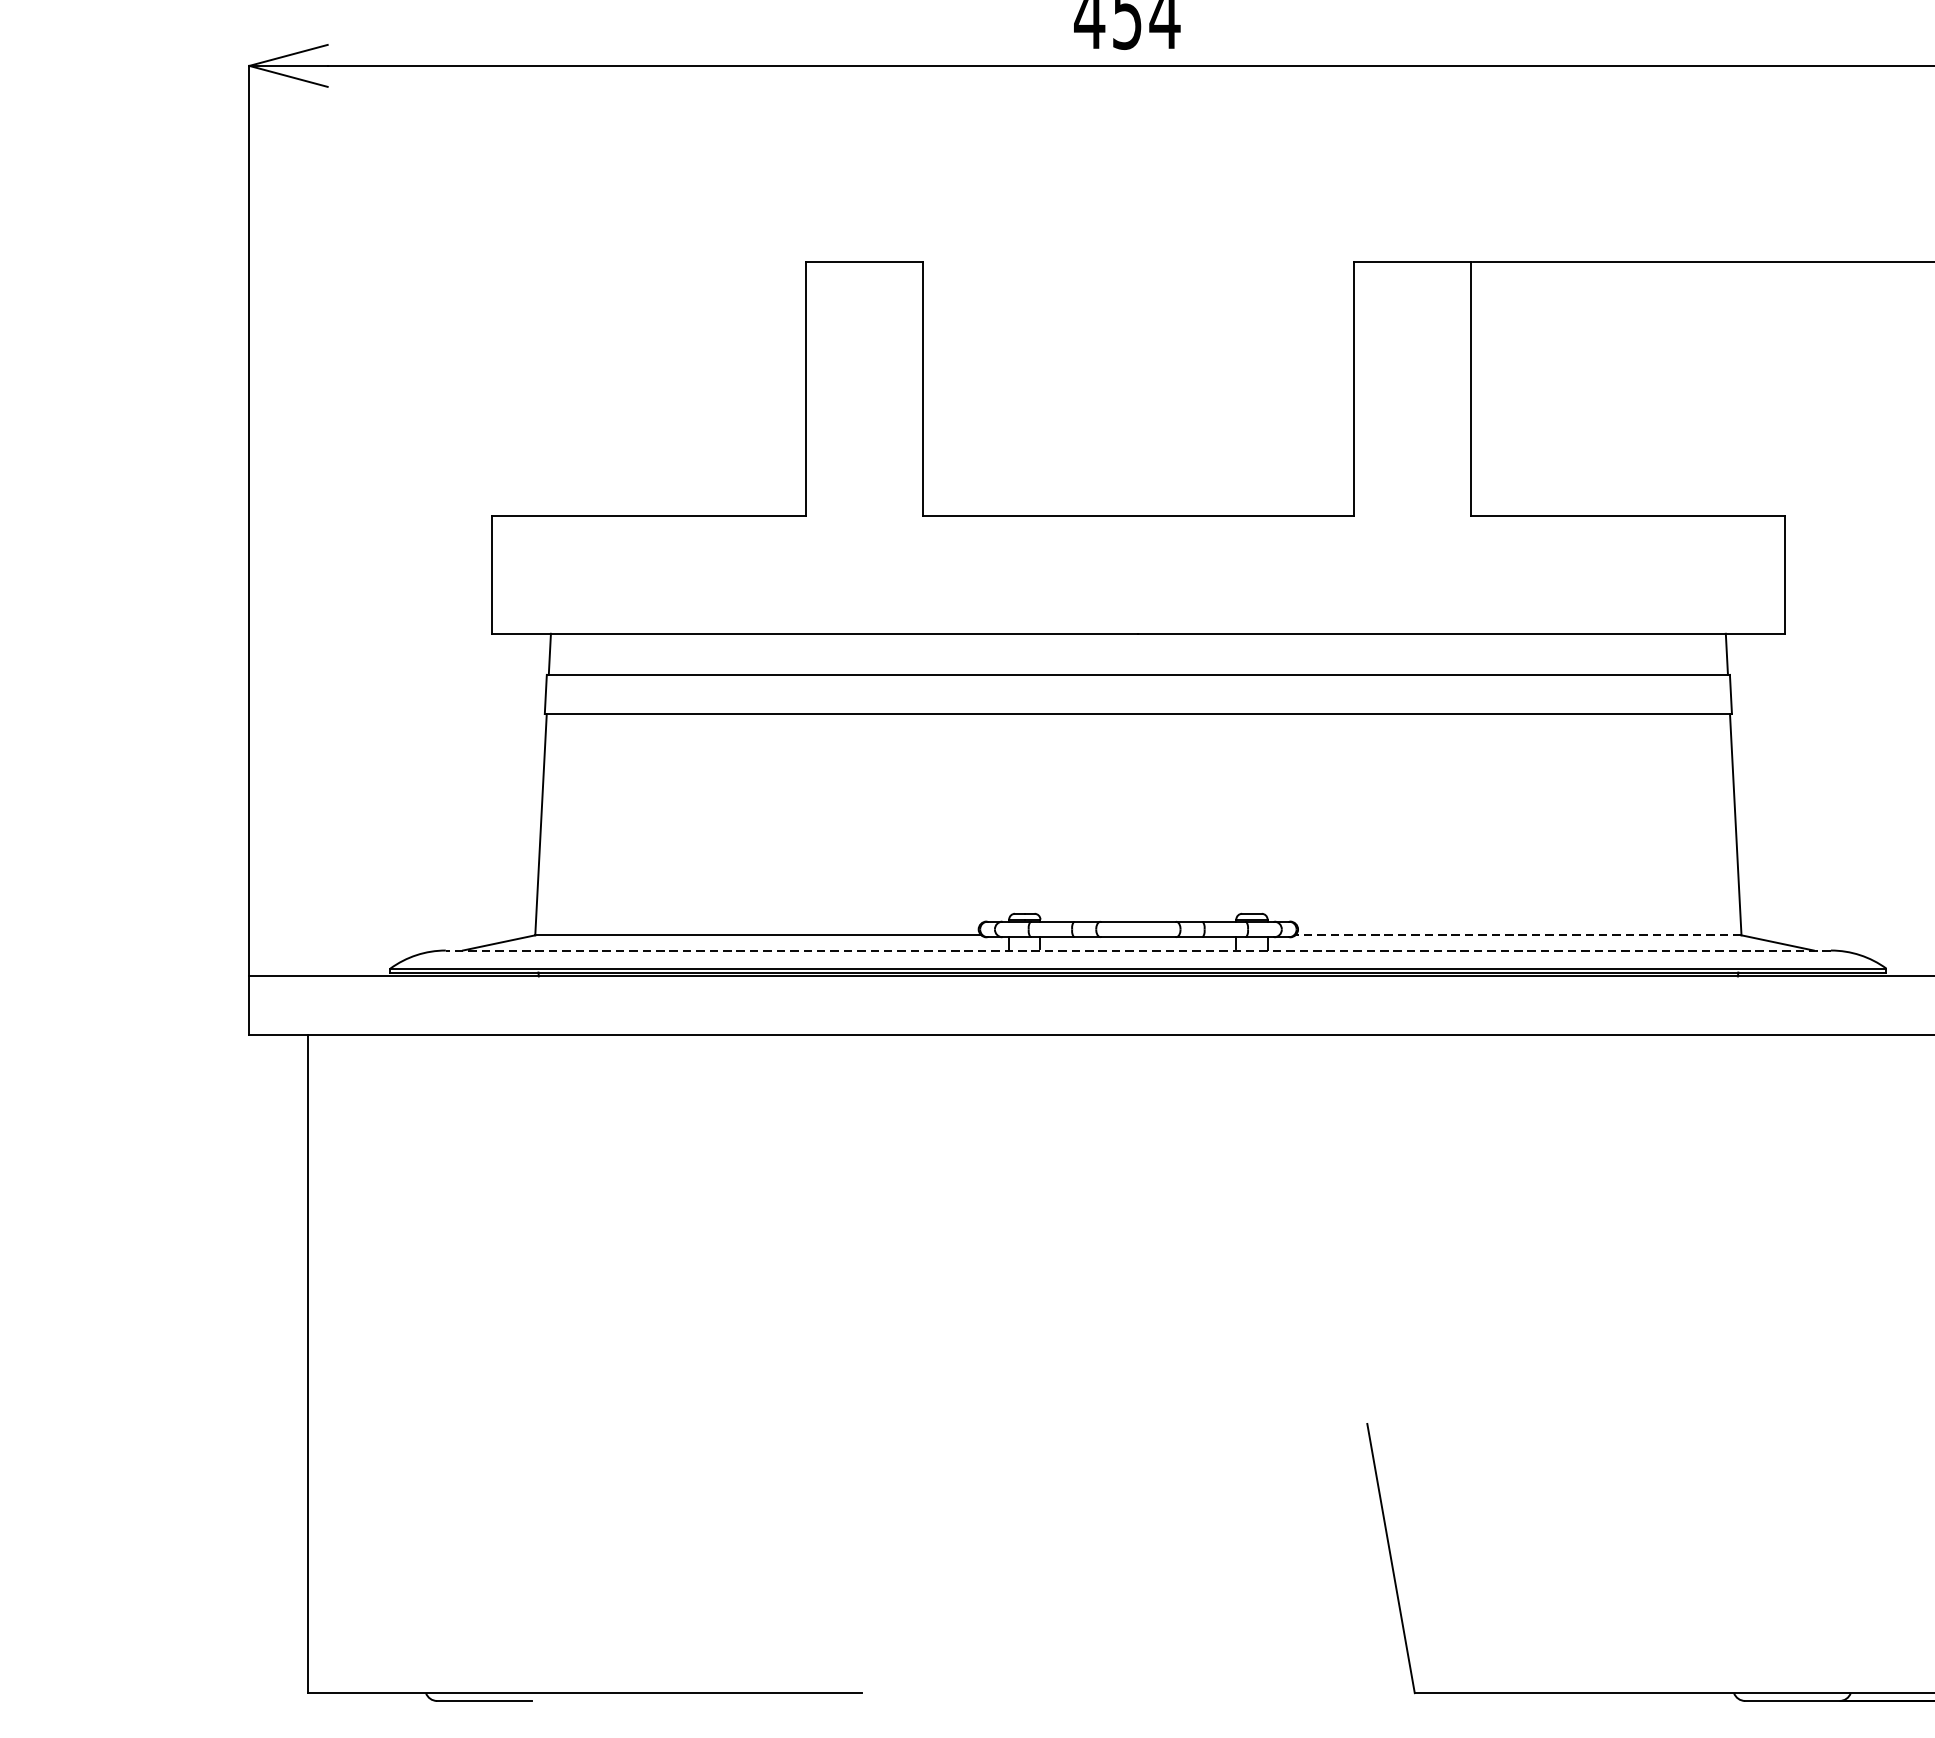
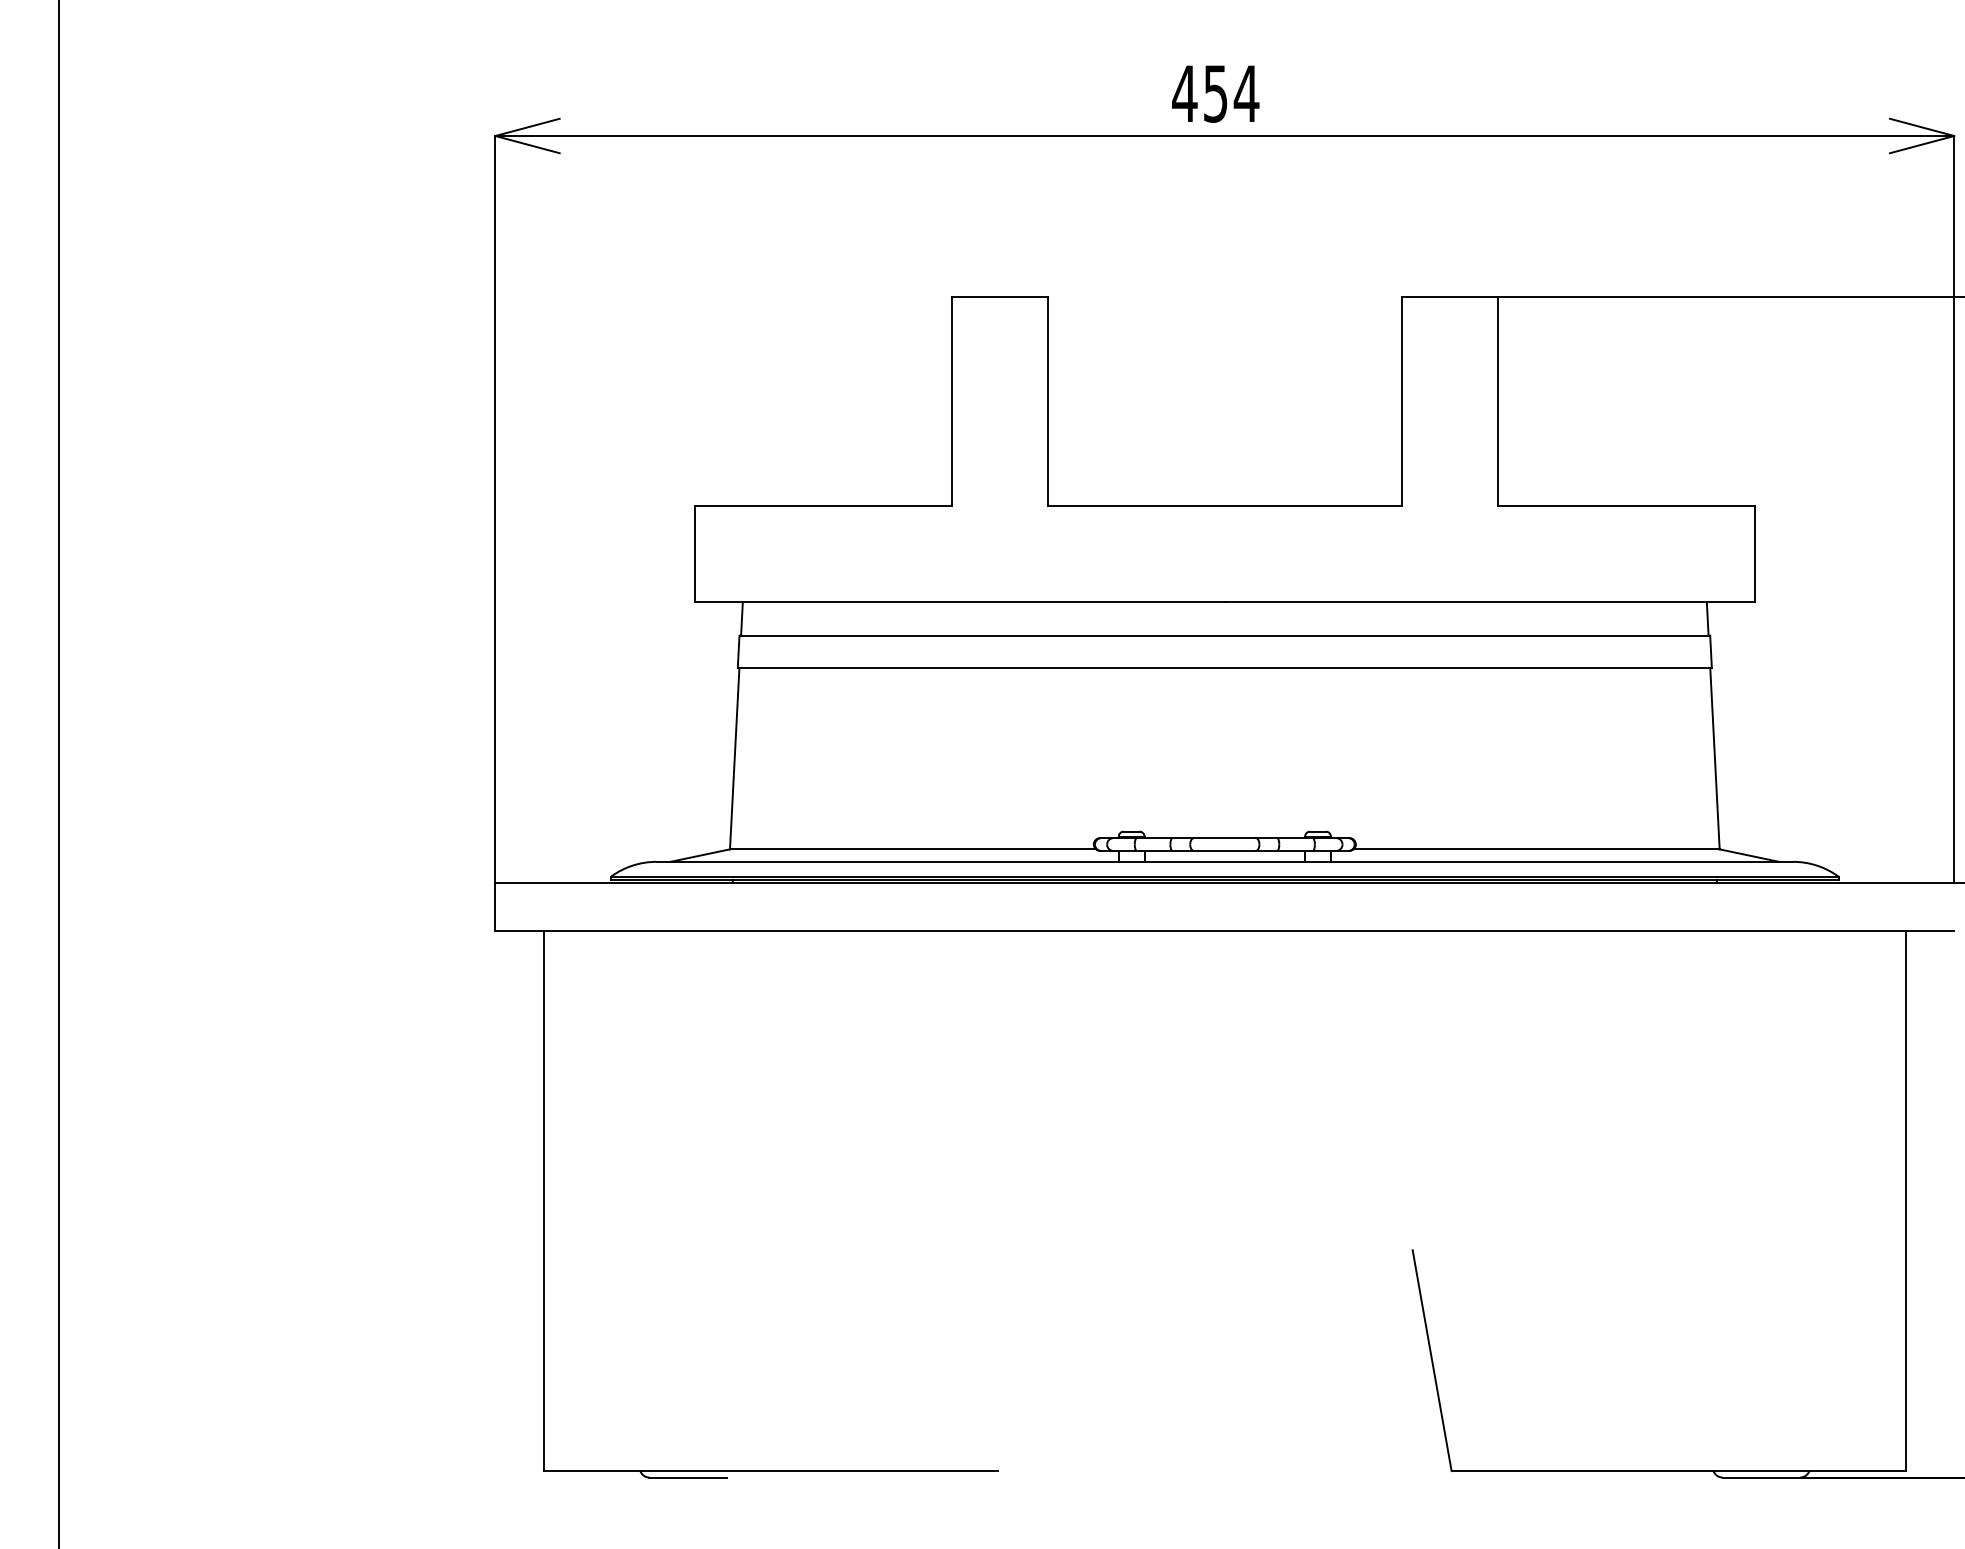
line: (1518, 935) -> (1536, 849), dashed -> solid
line: (1137, 950) -> (1224, 861), dashed -> solid

